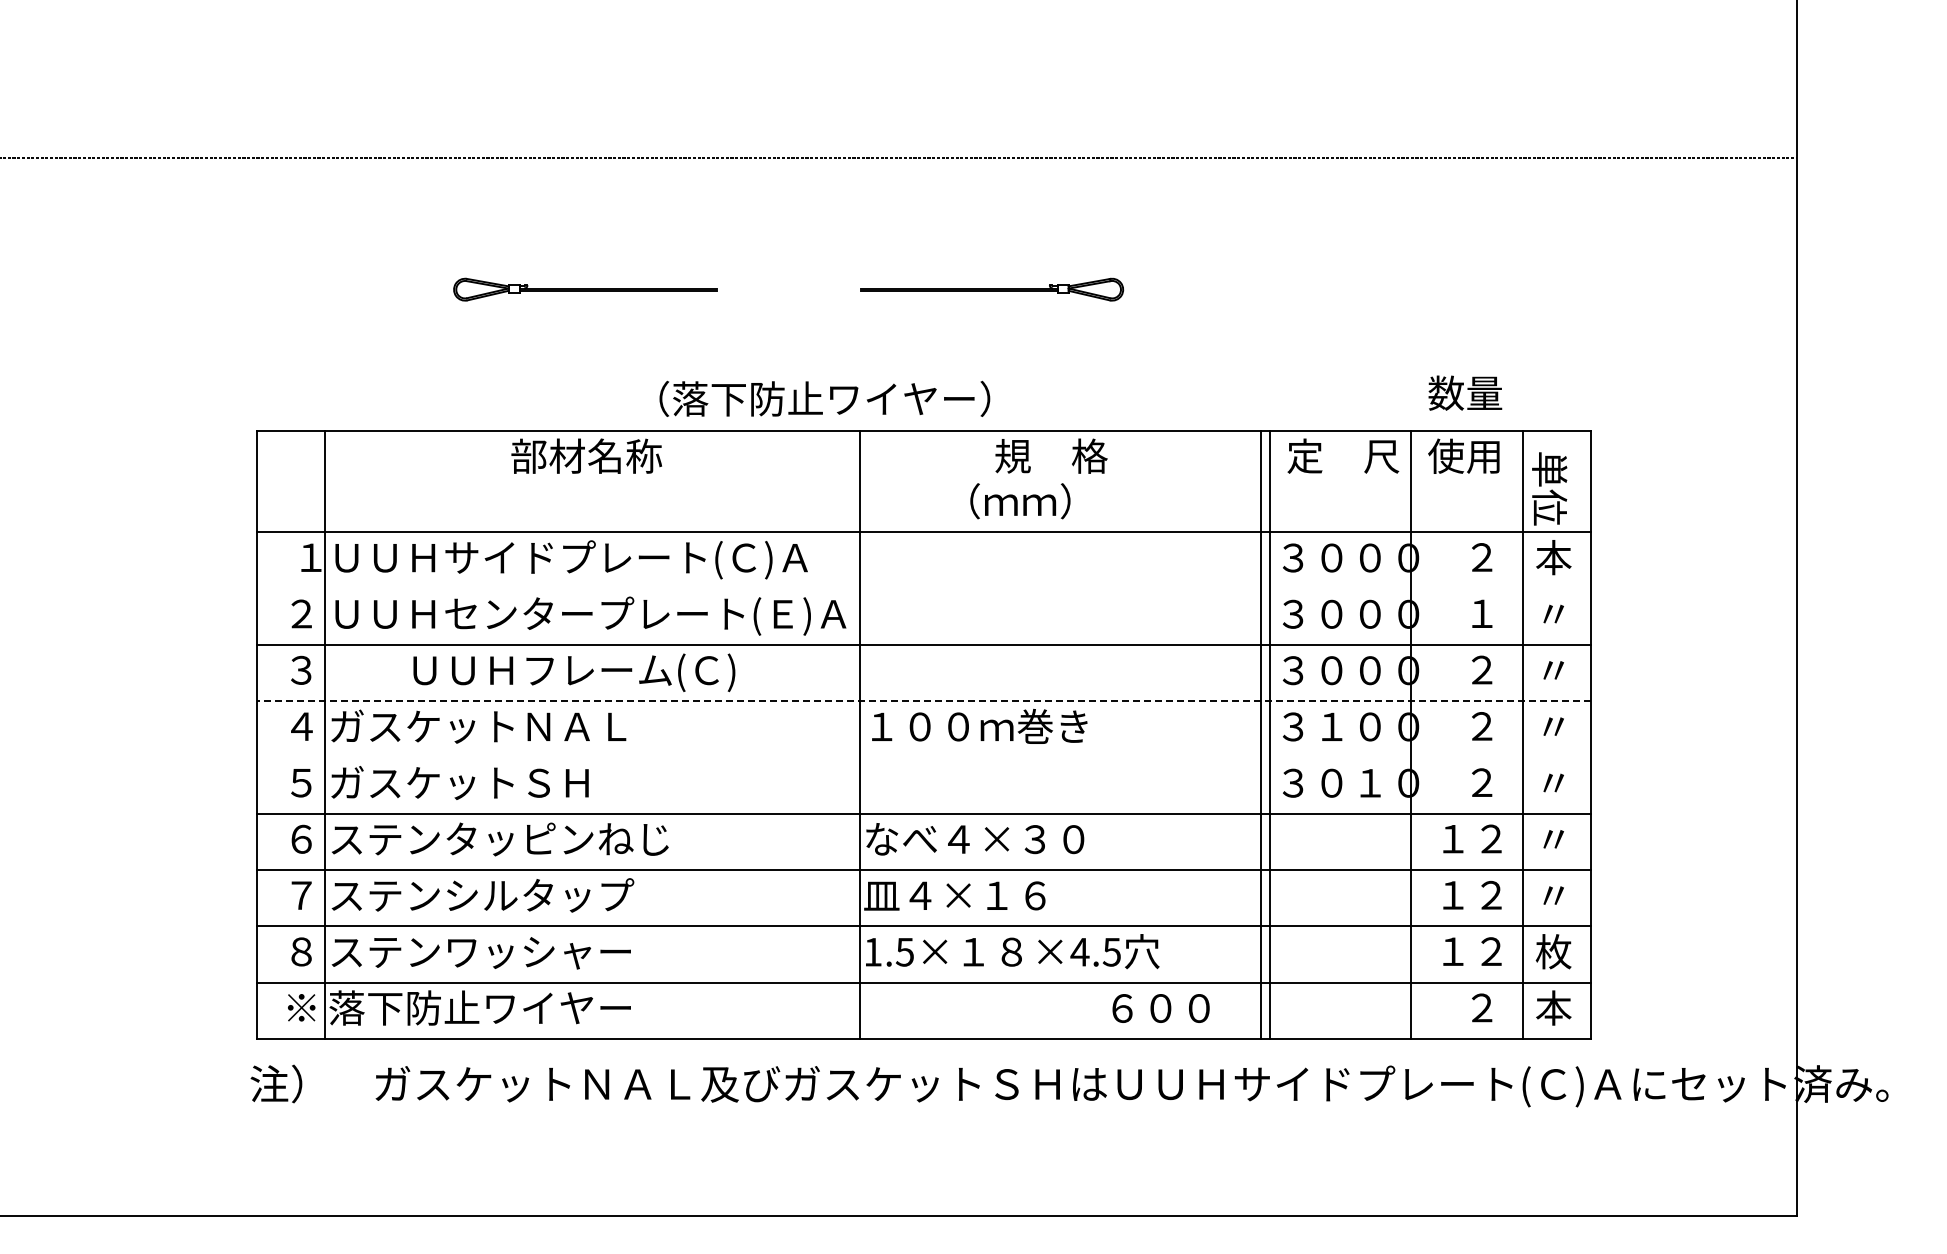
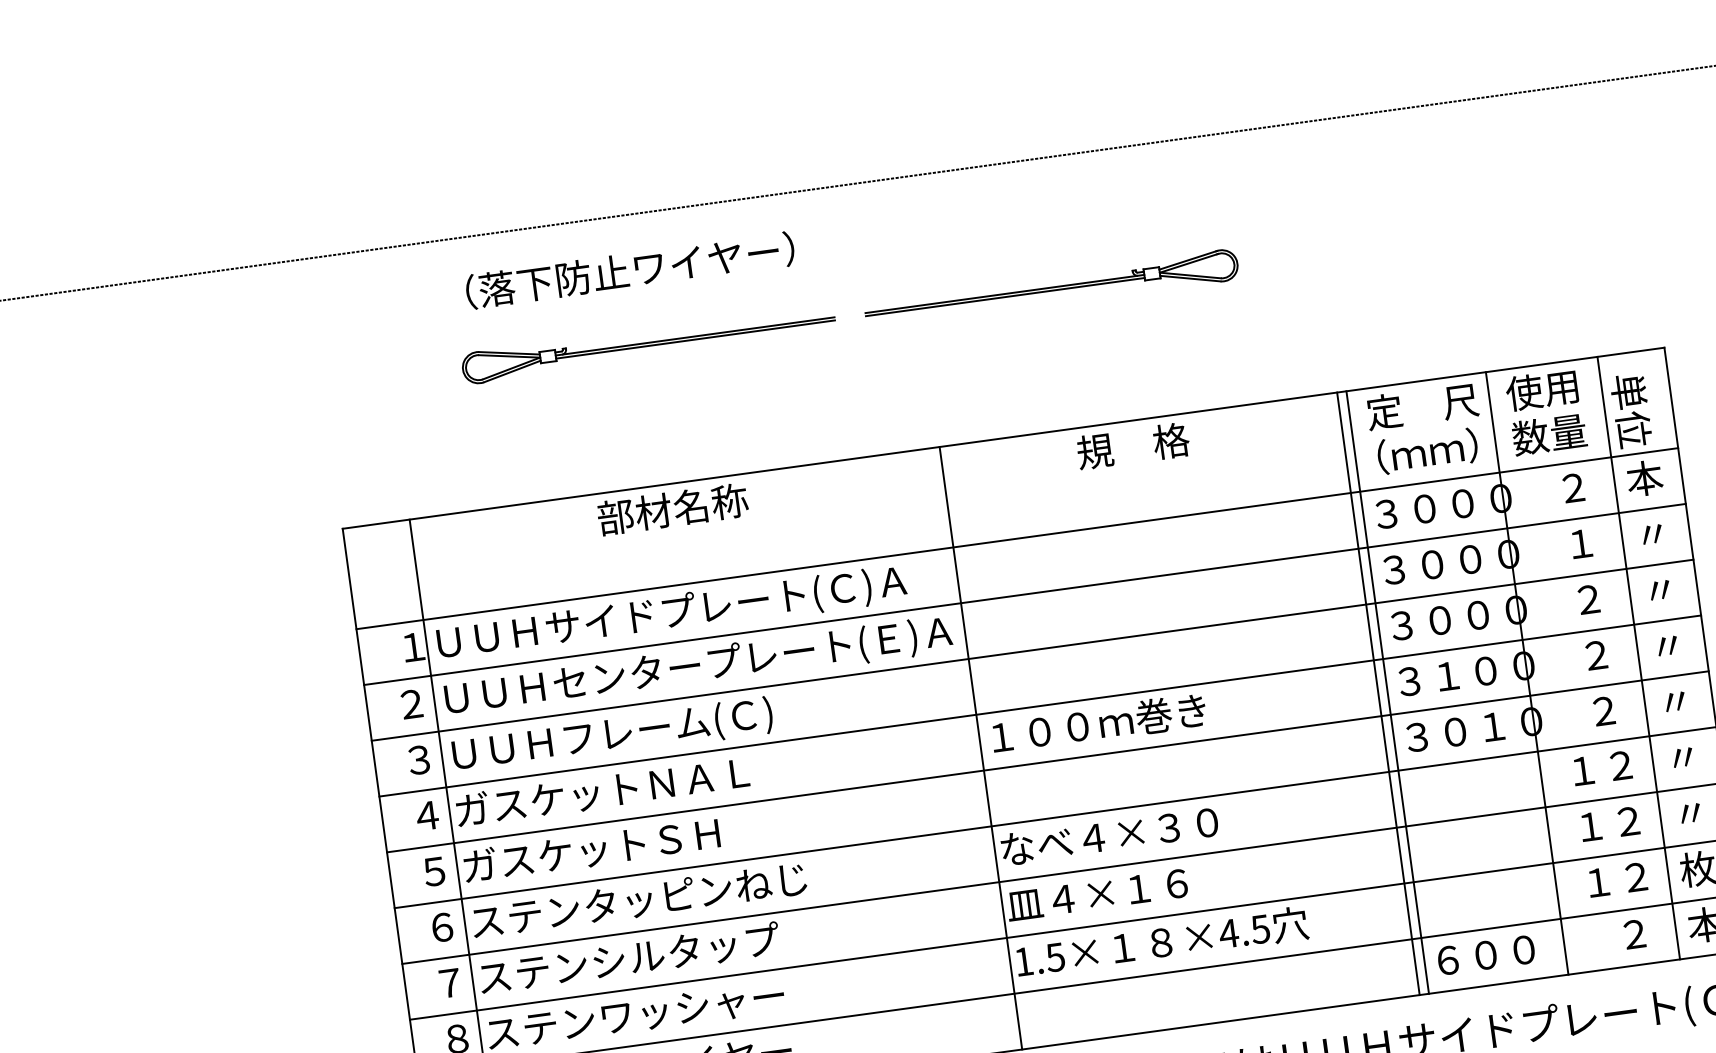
part: (585, 289) -> (649, 344), size x1.43
part: (991, 289) -> (1051, 289), size x1.43
text: (1465, 392) -> (1549, 433), moved
text: (824, 398) -> (629, 270), moved
text: (1020, 501) -> (1427, 451), moved
line: (923, 588) -> (1024, 594), added
text: (574, 672) -> (612, 735), moved
line: (923, 701) -> (1039, 706), dashed -> solid
line: (923, 757) -> (1047, 762), added
text: (1160, 1008) -> (1485, 955), moved

